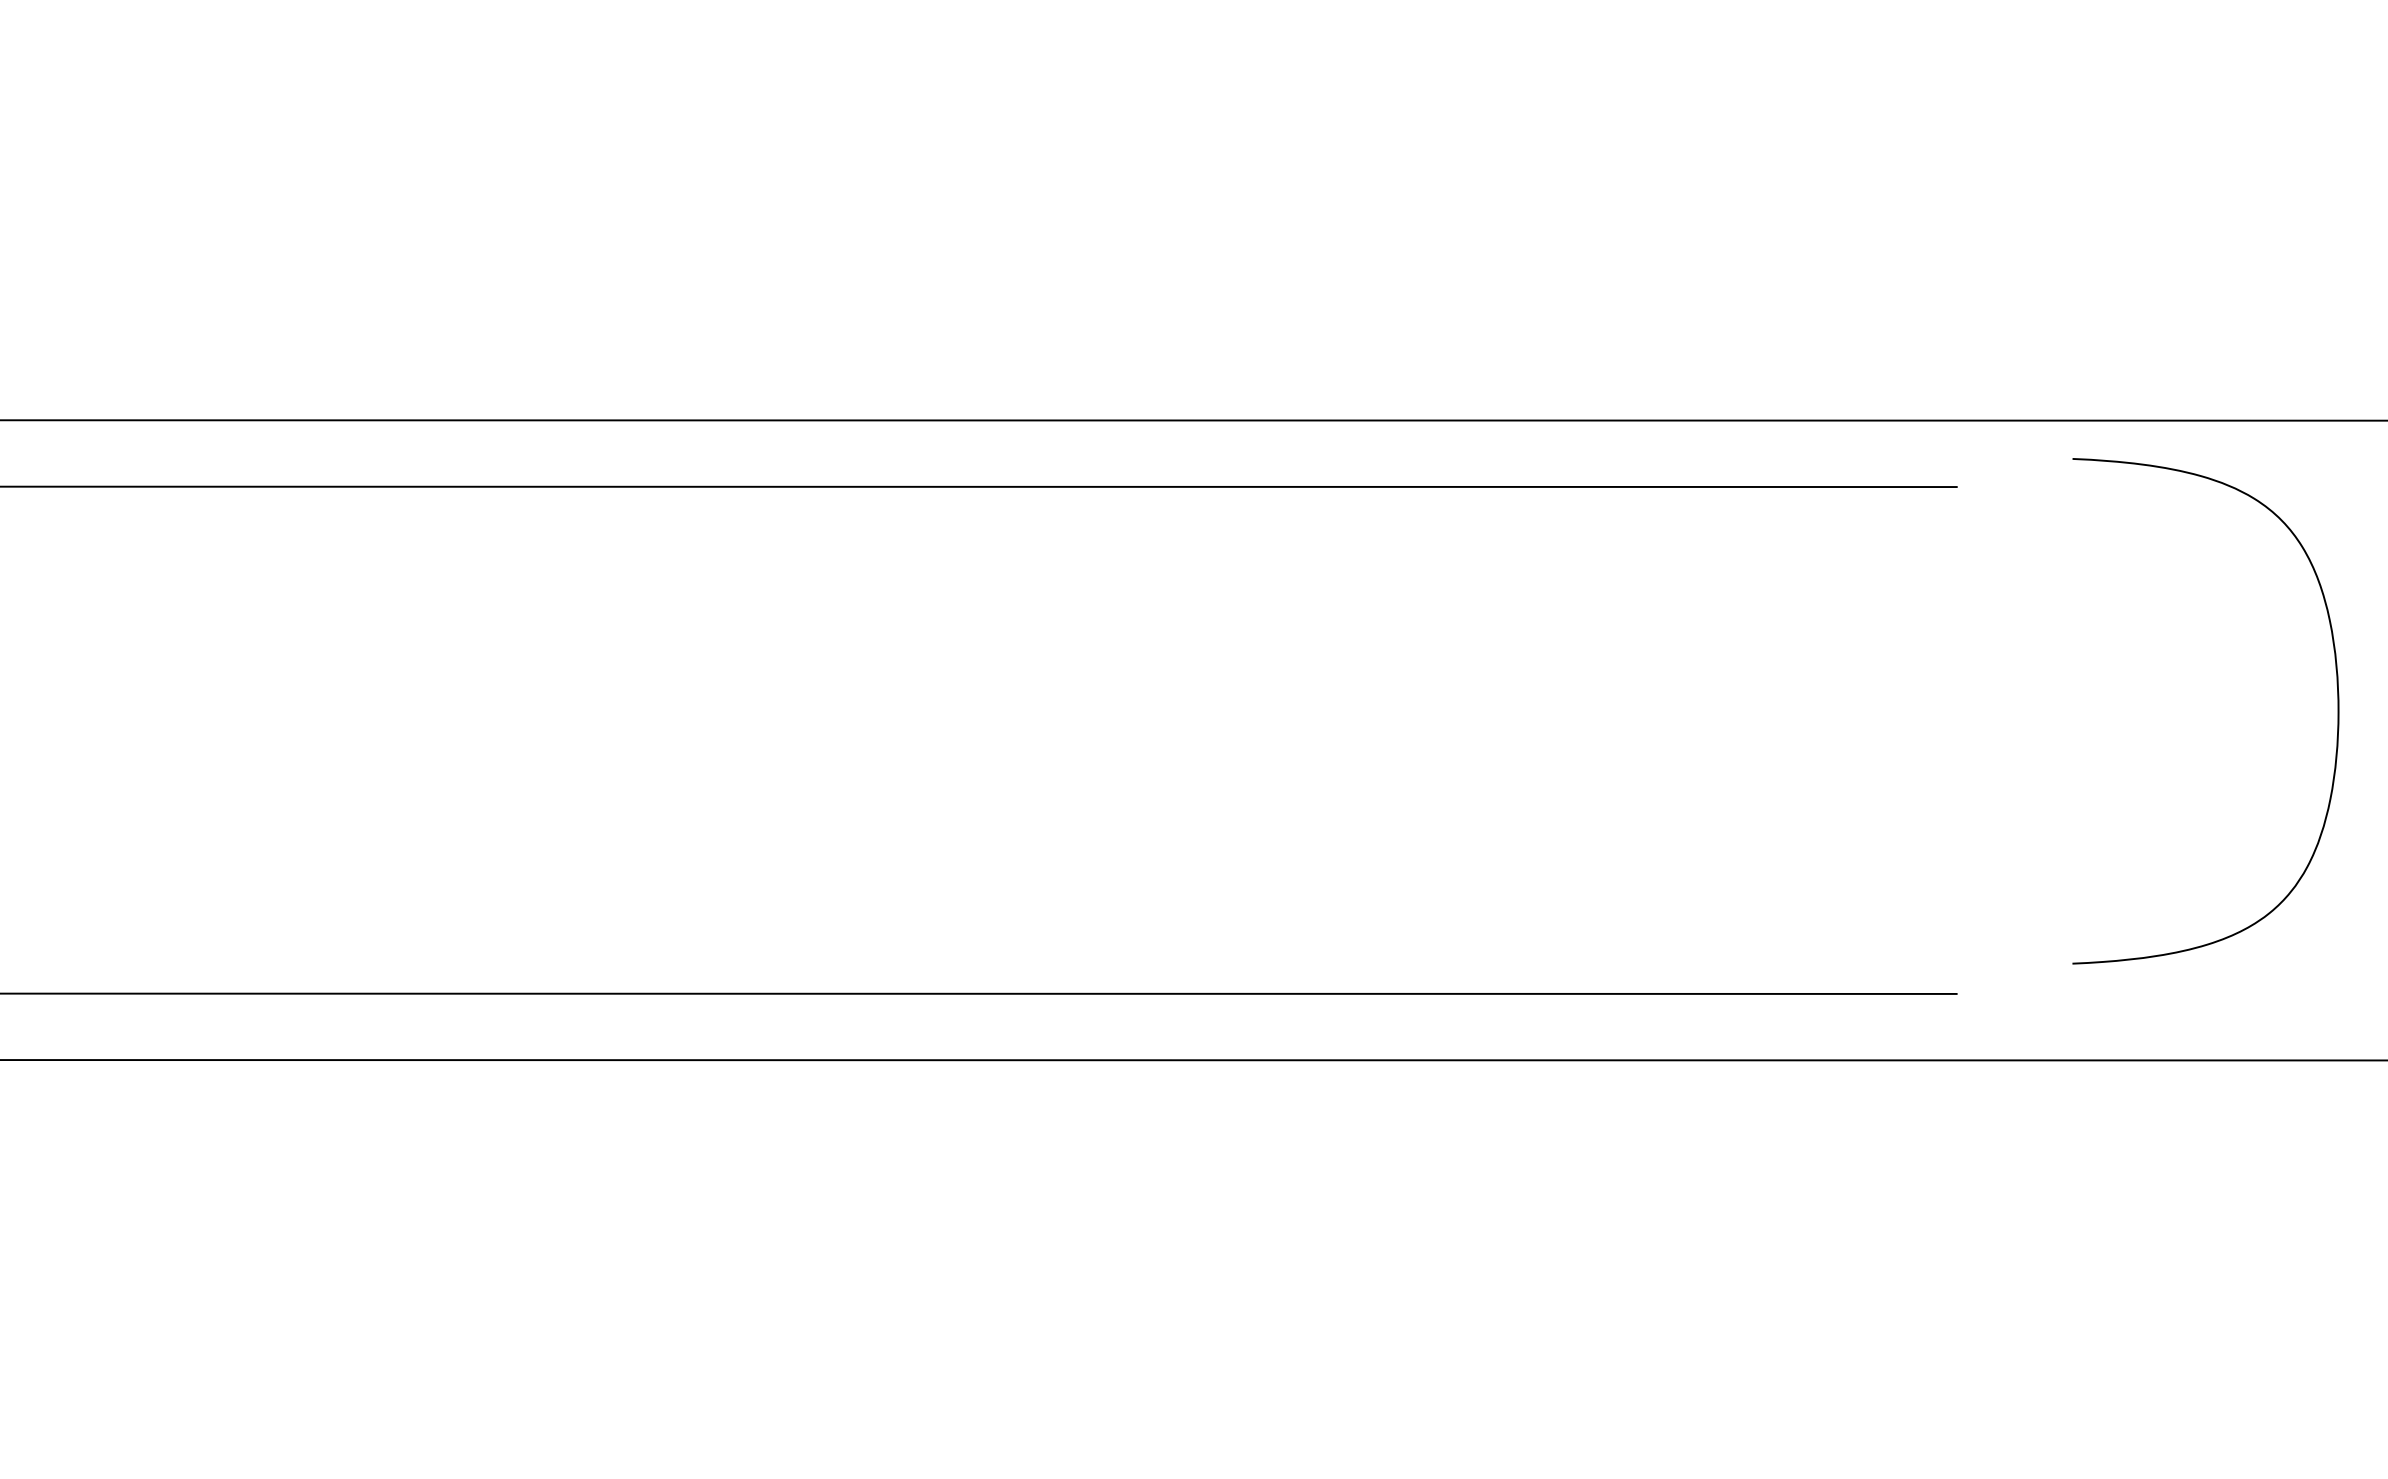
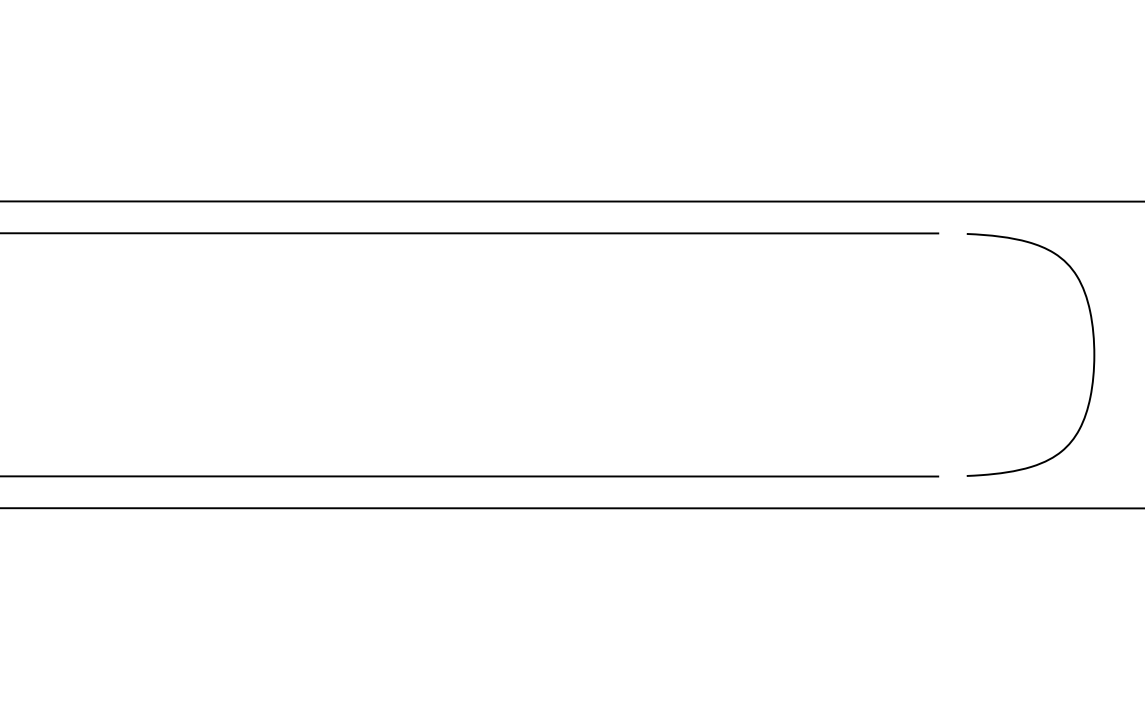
curve: (2336, 710) -> (1093, 354), moved

